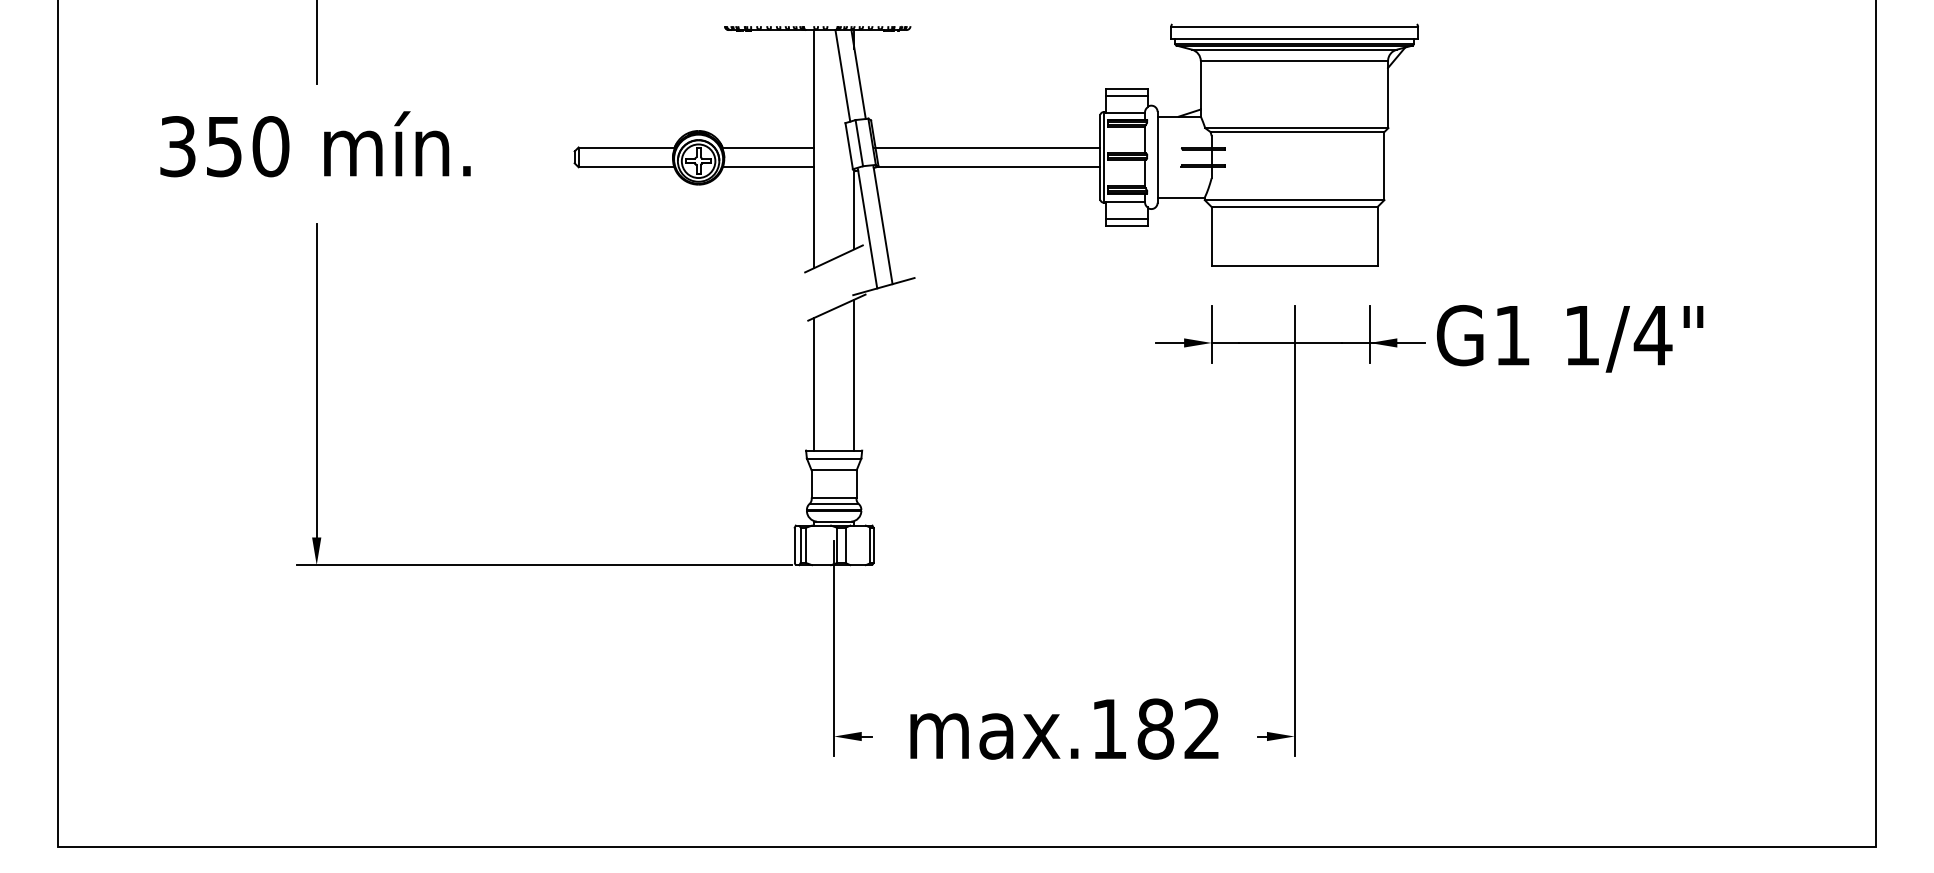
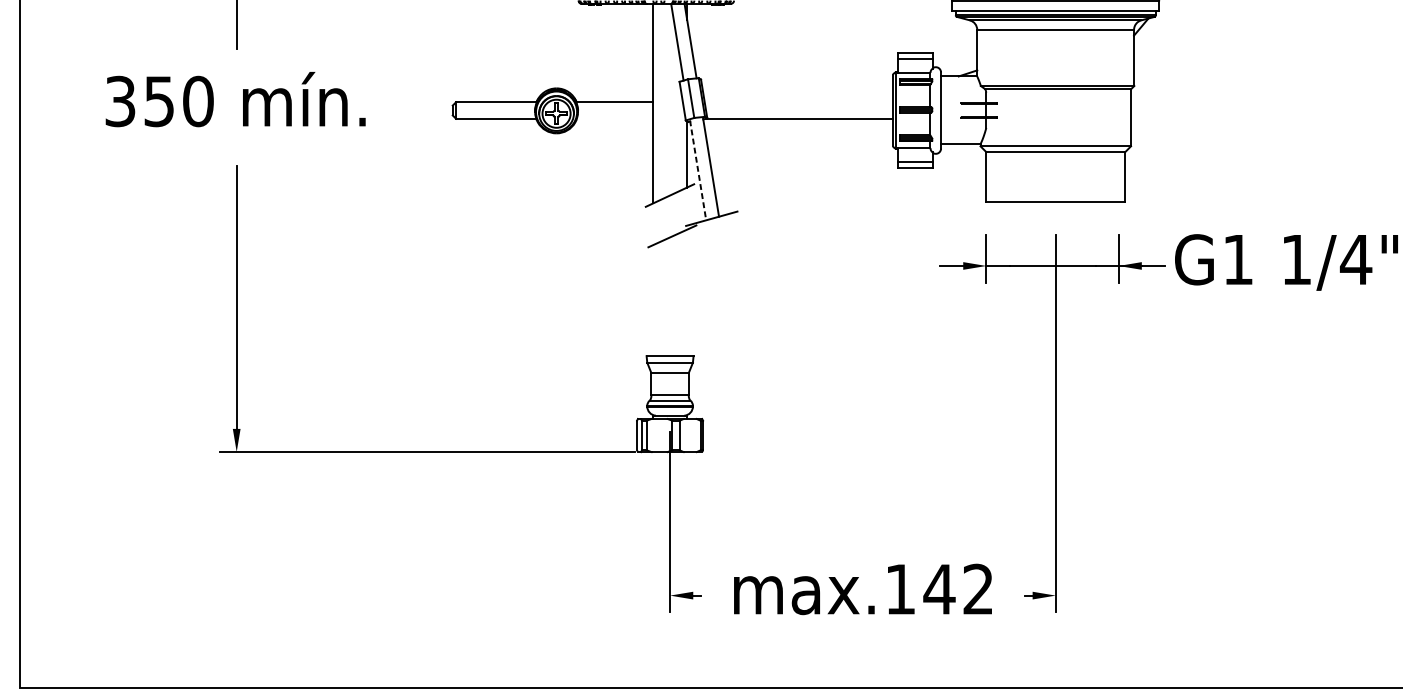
line: (987, 147) -> (798, 102), removed
line: (767, 167) -> (614, 119), removed
line: (867, 229) -> (698, 170), solid -> dashed
line: (854, 374) -> (687, 292), removed
line: (813, 384) -> (652, 300), removed
text: (1155, 728) -> (939, 588), max.182 -> max.142

